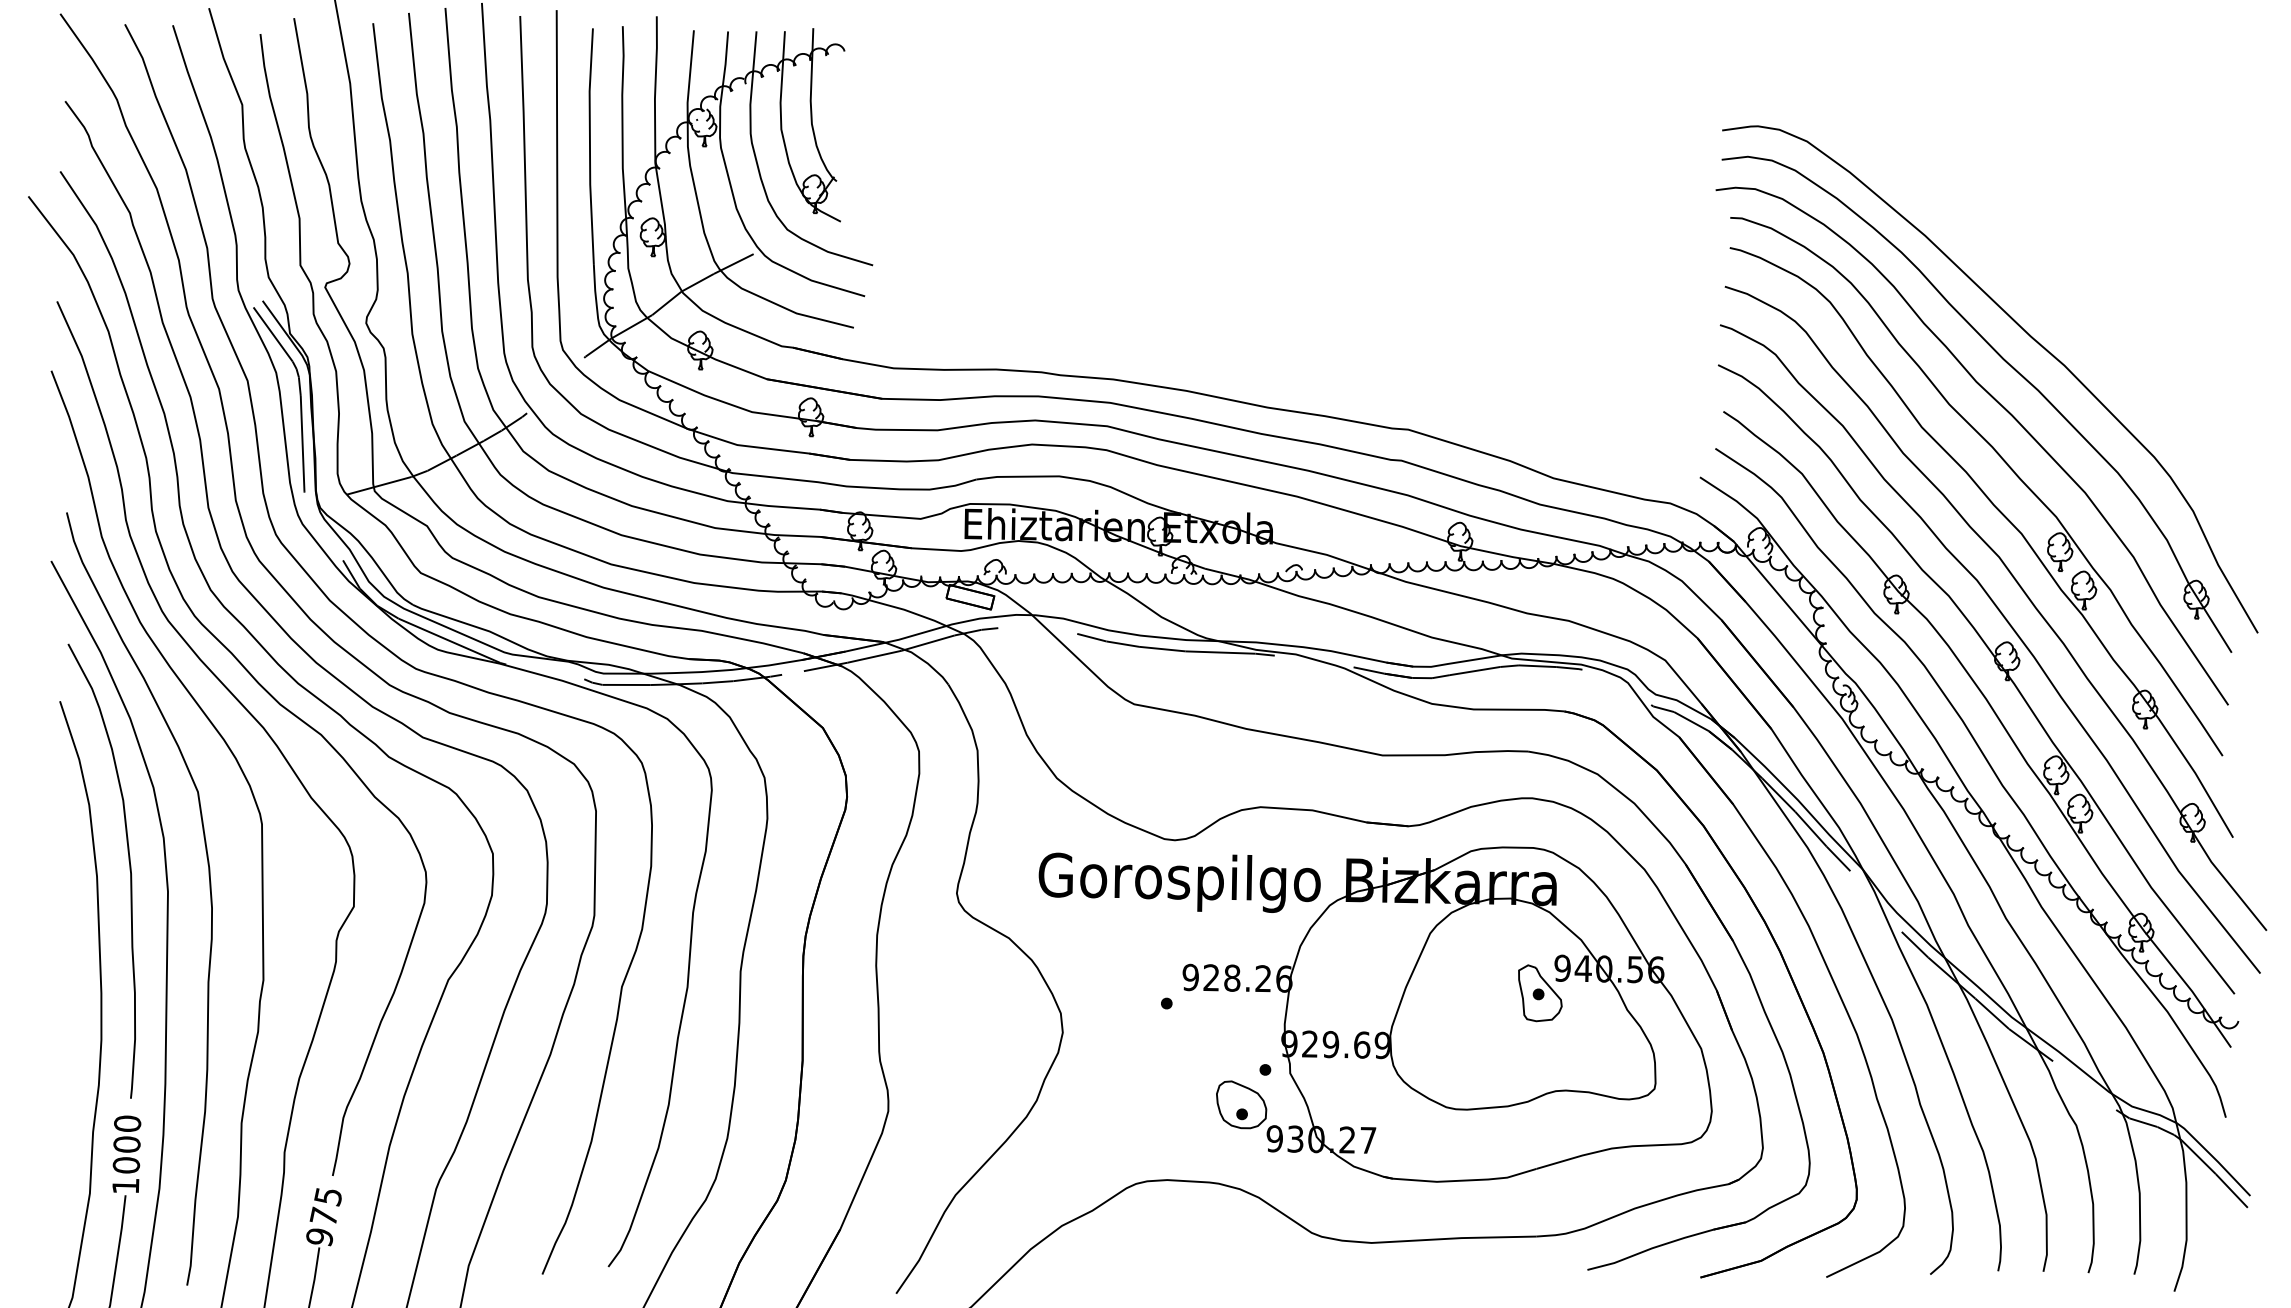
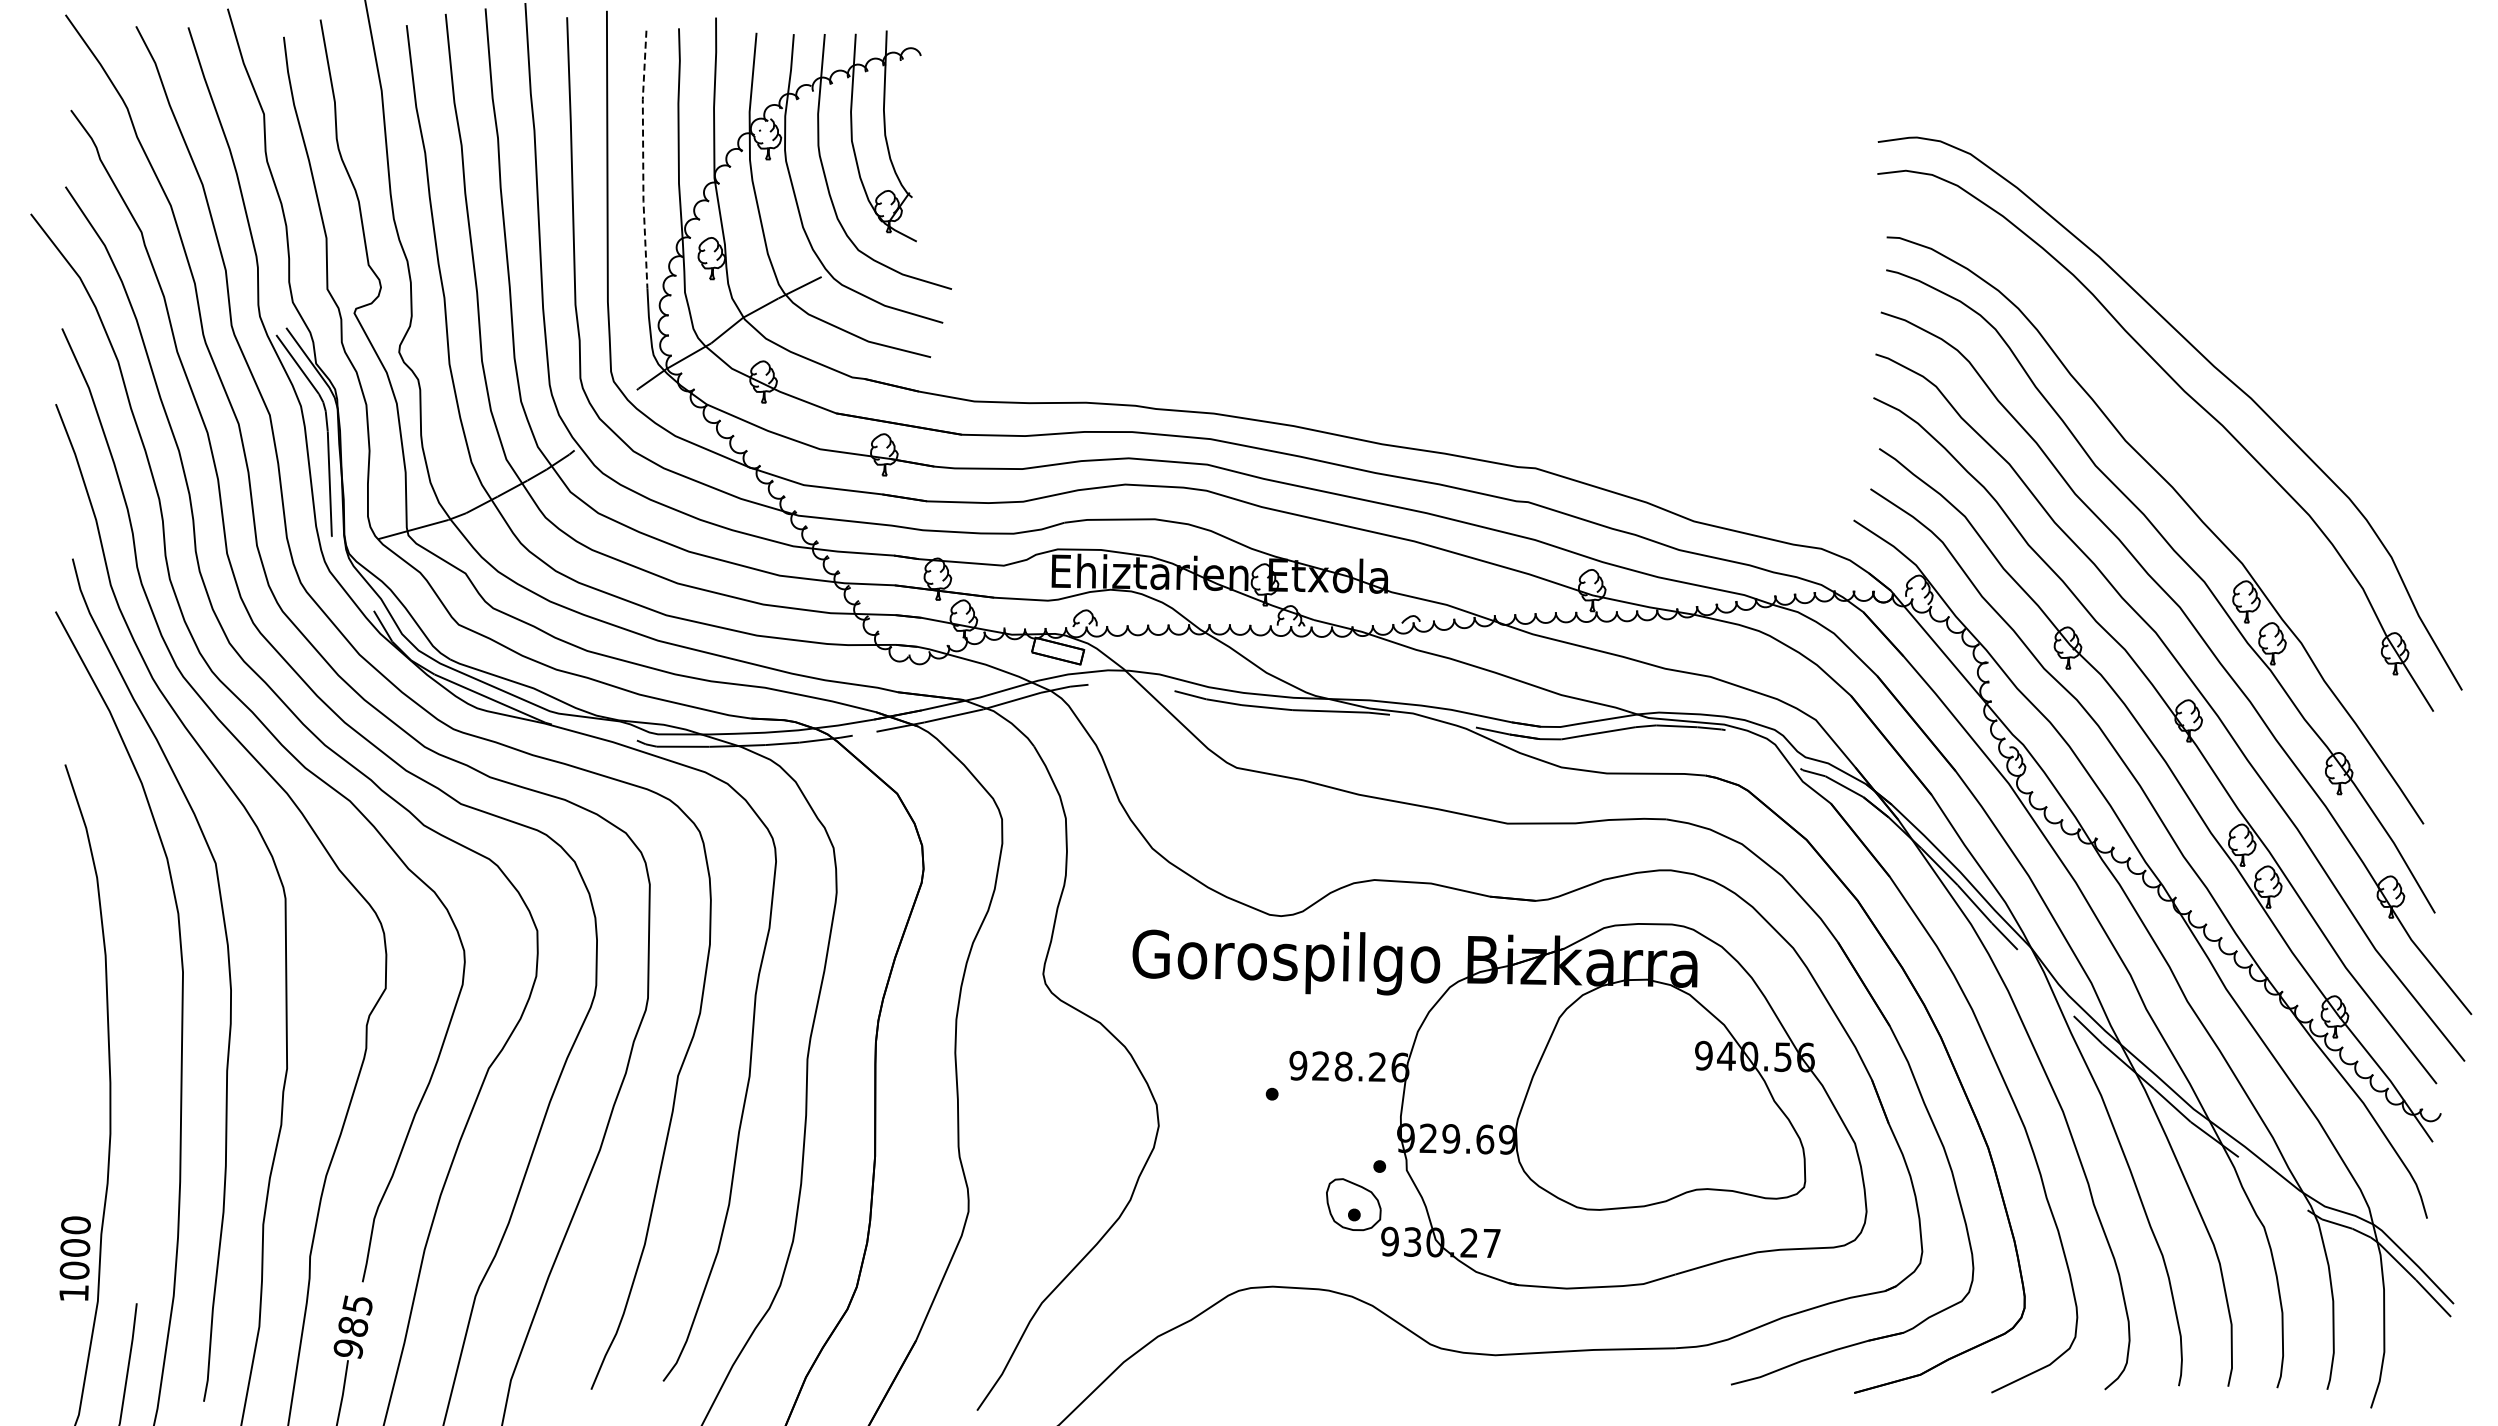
line: (590, 147) -> (643, 160), solid -> dashed
curve: (2006, 411) -> (2187, 448), removed
curve: (129, 865) -> (140, 943), removed
part: (1540, 992) -> (1679, 1082), removed
text: (126, 1154) -> (74, 1258), moved
text: (323, 1215) -> (352, 1325), 975 -> 985

